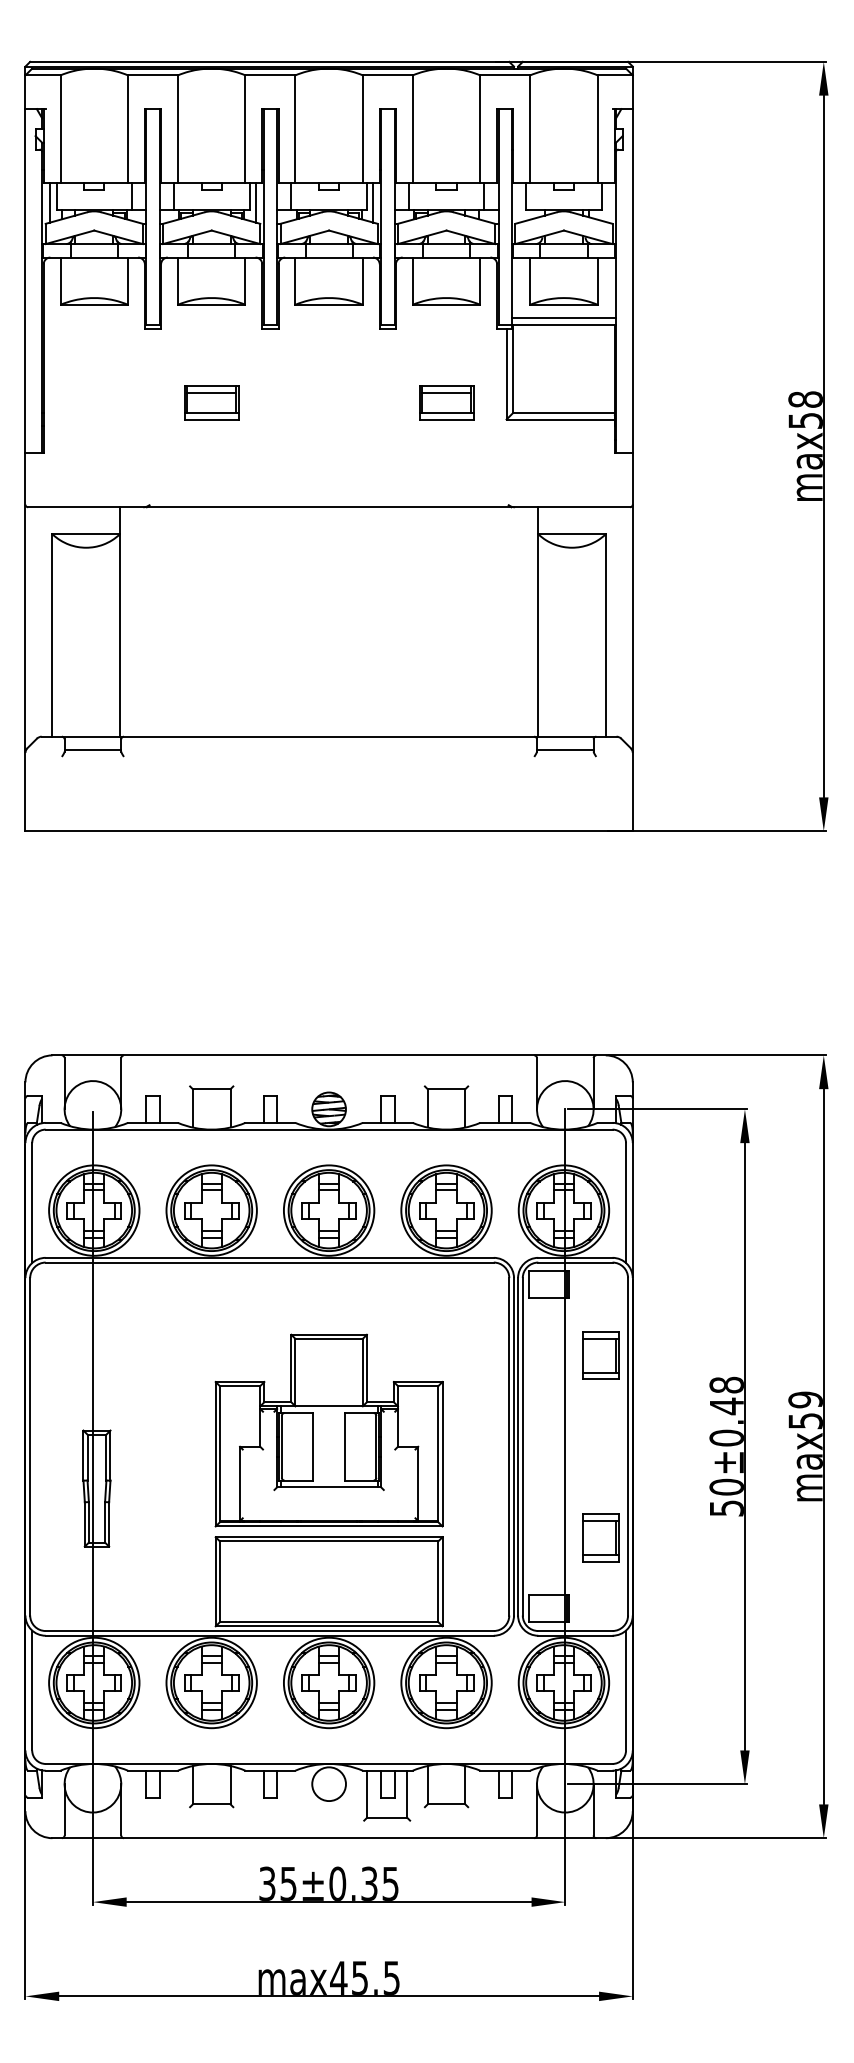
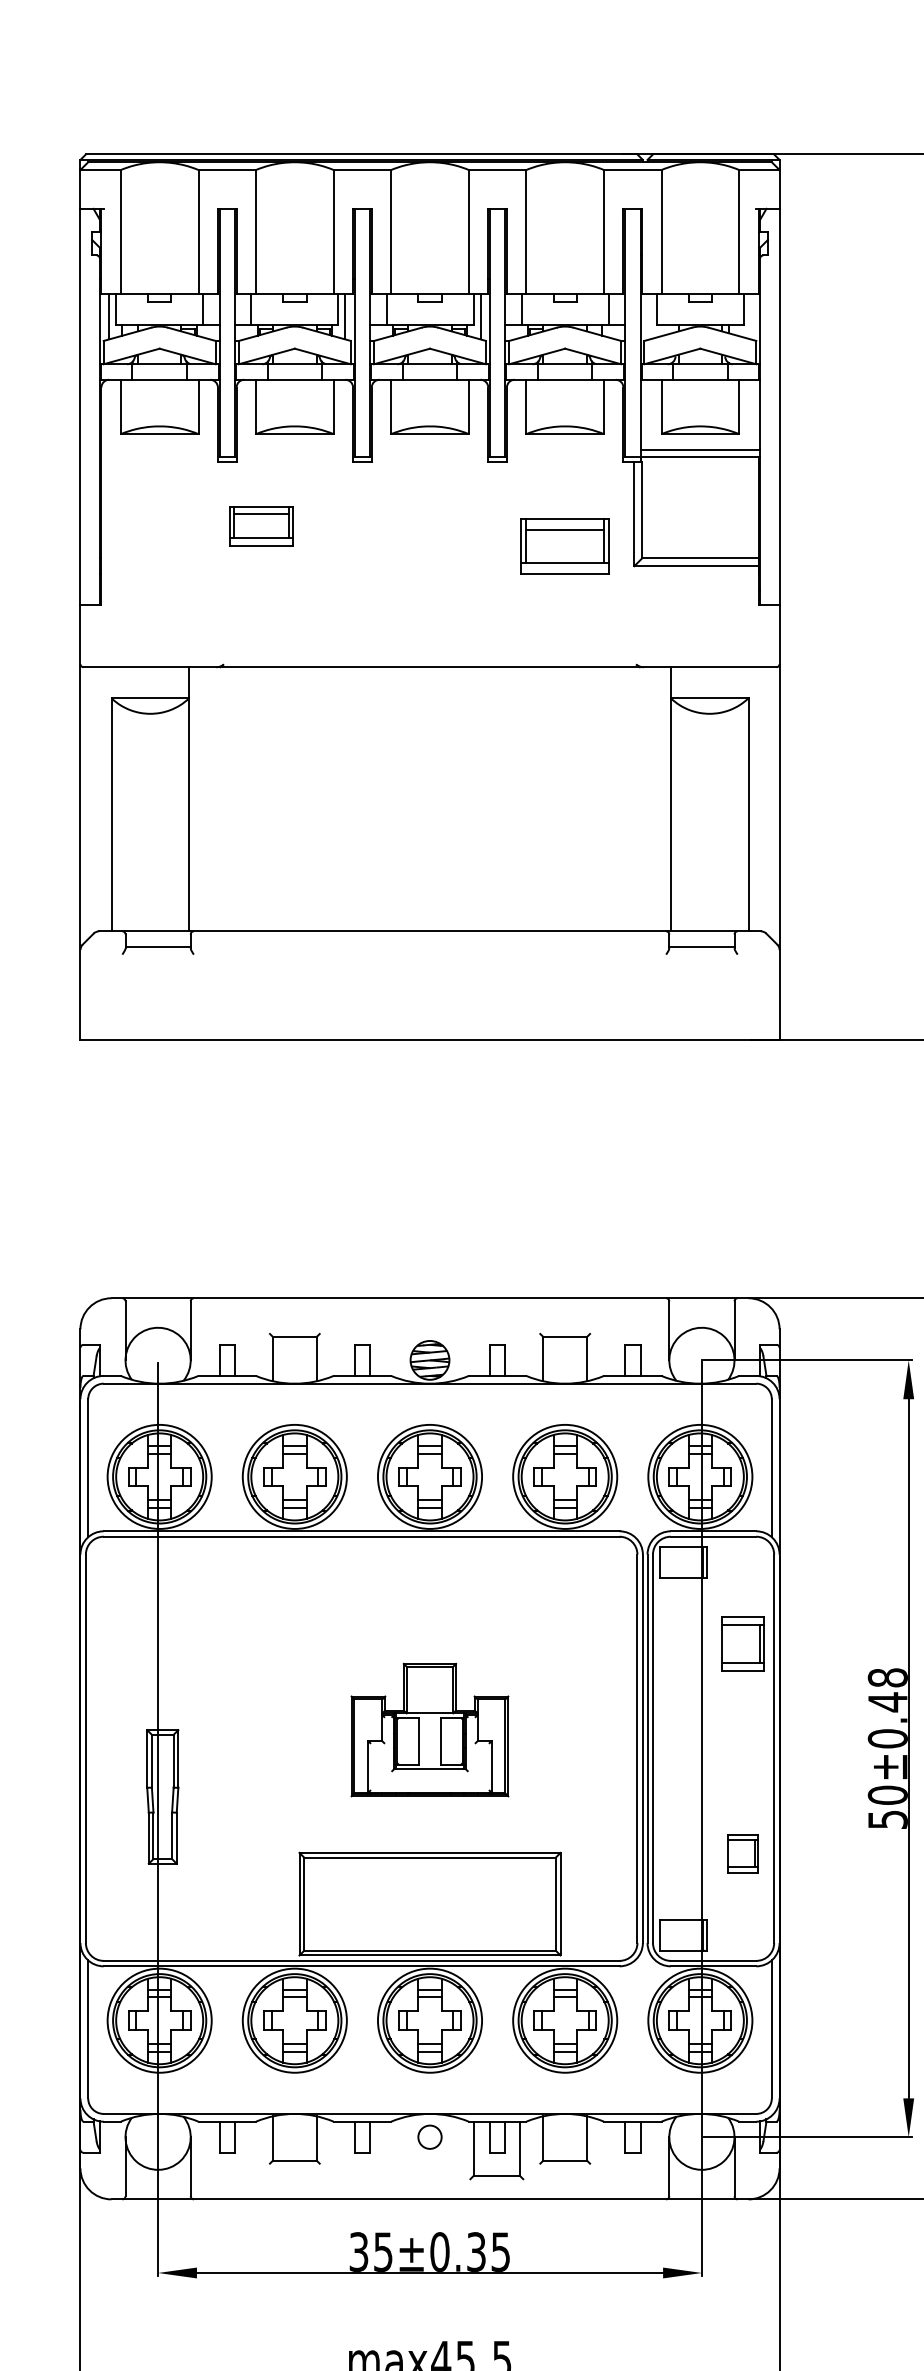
part: (211, 402) -> (261, 525), moved
part: (446, 402) -> (565, 546), size x1.4
part: (328, 1430) -> (429, 1730), size x0.6
part: (600, 1537) -> (742, 1853), size x0.7
circle: (328, 1784) -> (429, 2137), size x0.6

